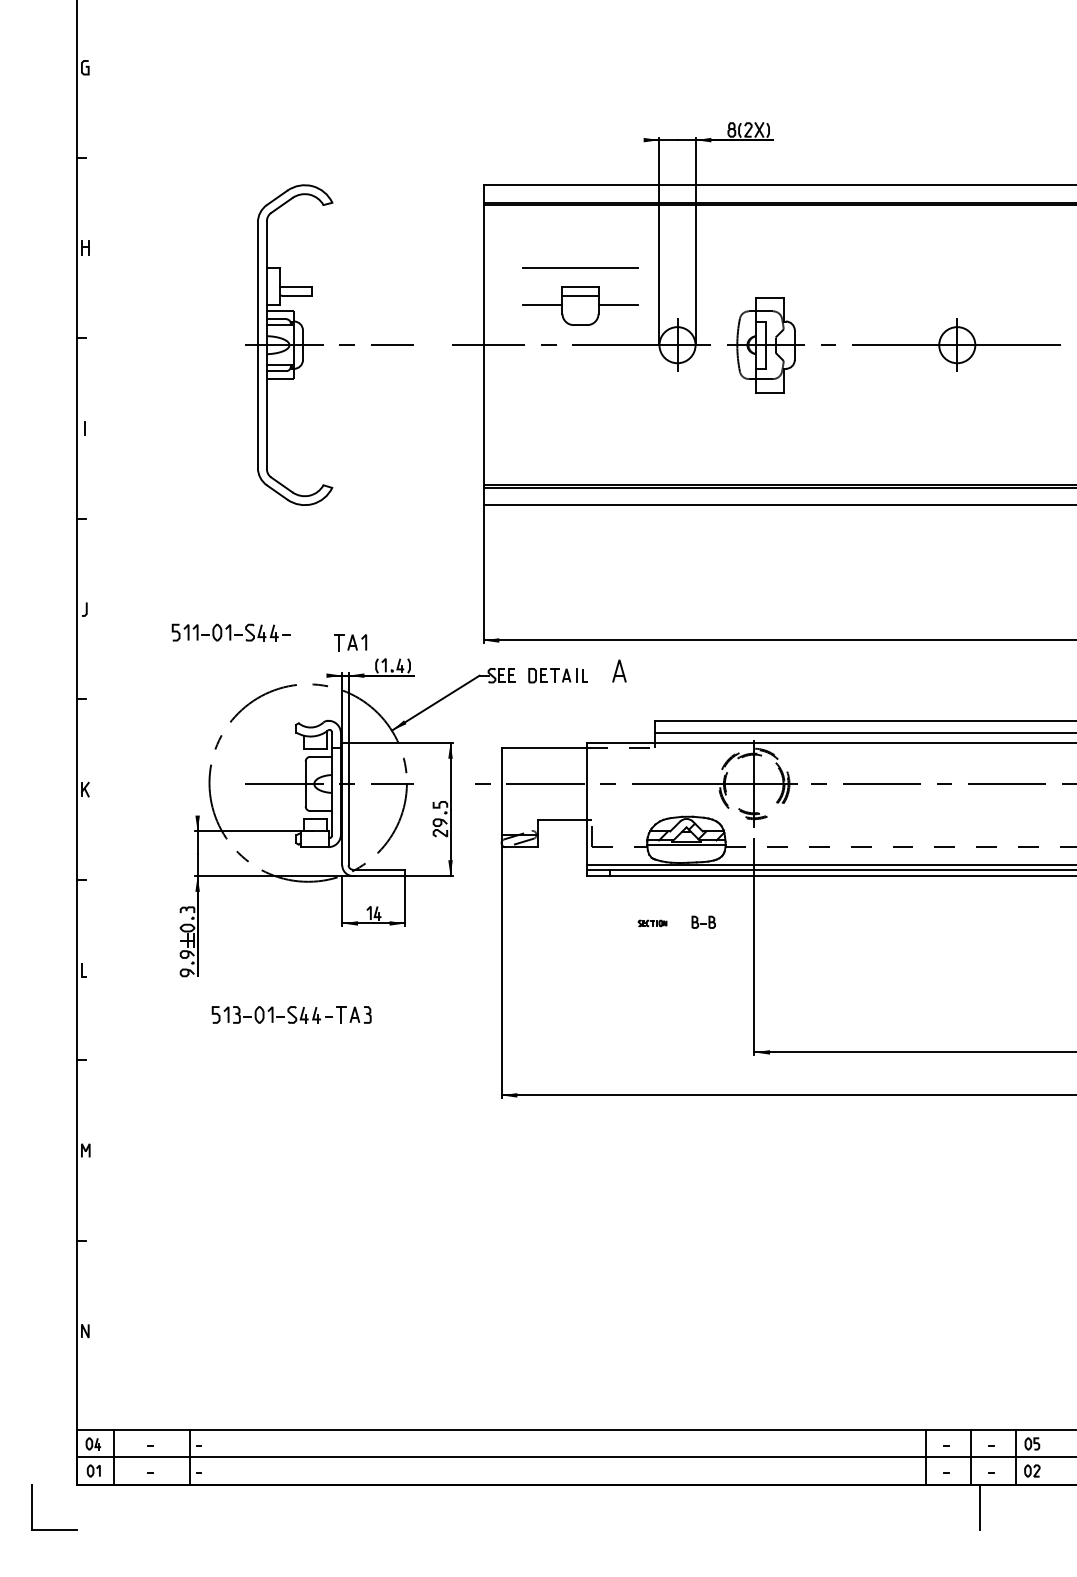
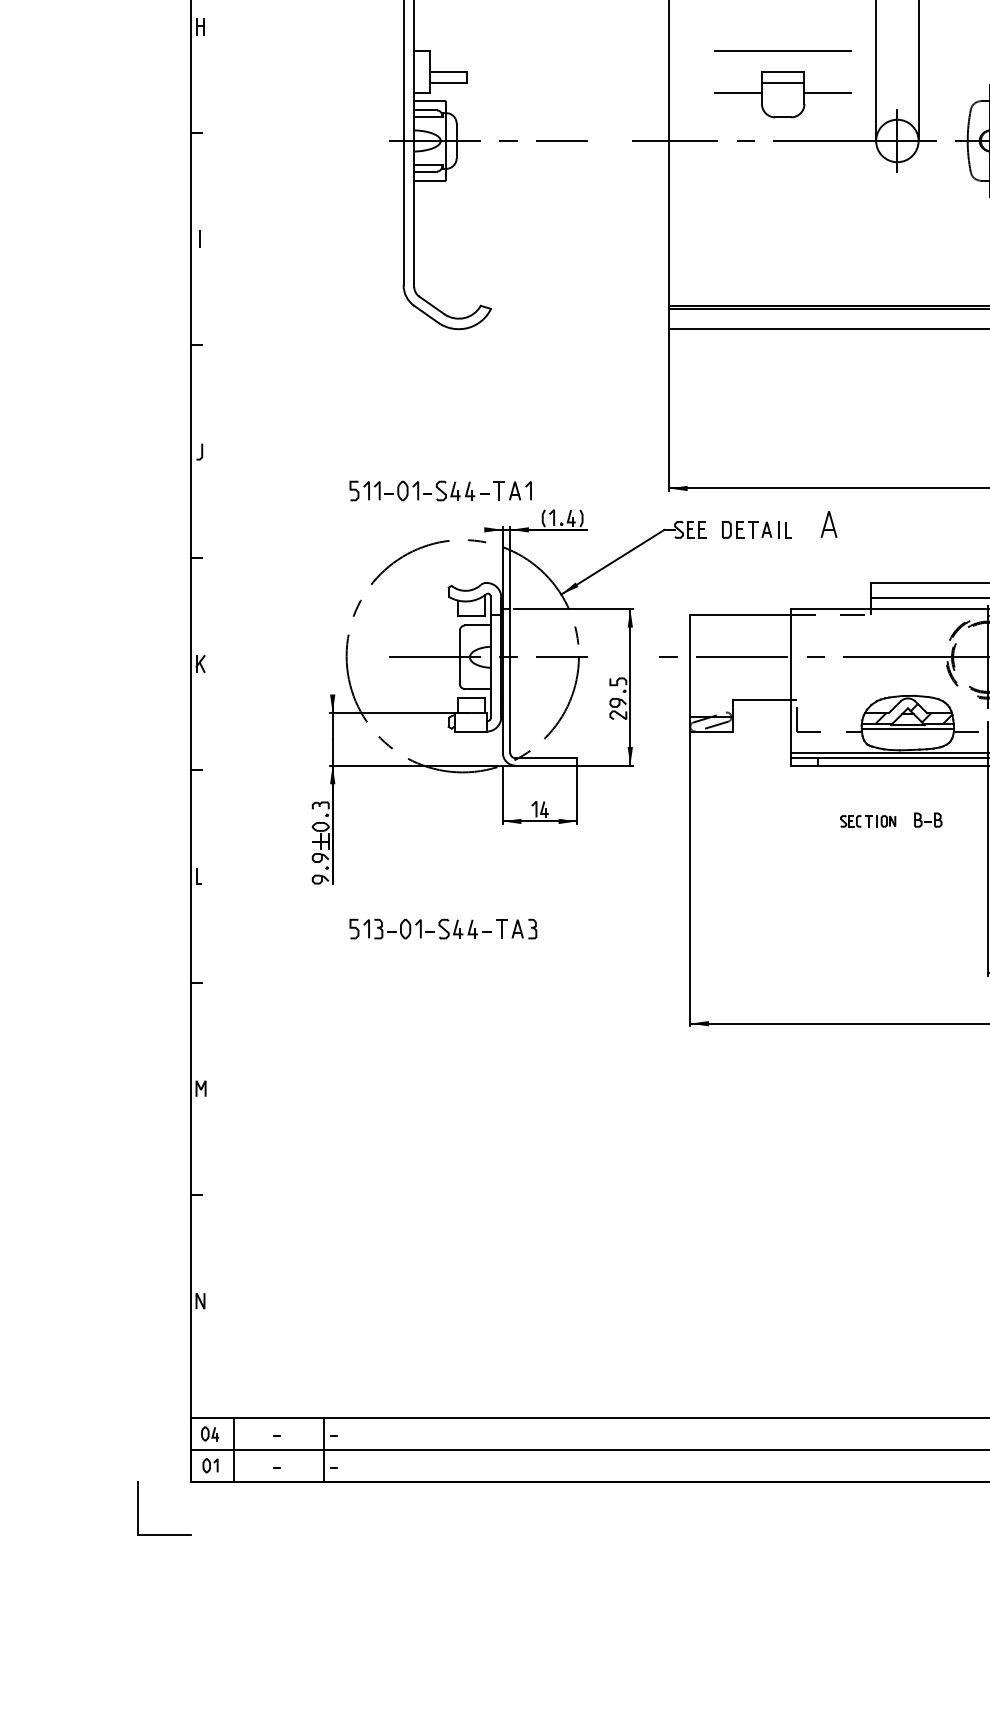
part: (230, 632) -> (418, 490), moved
part: (652, 923) -> (867, 821), size x1.67

